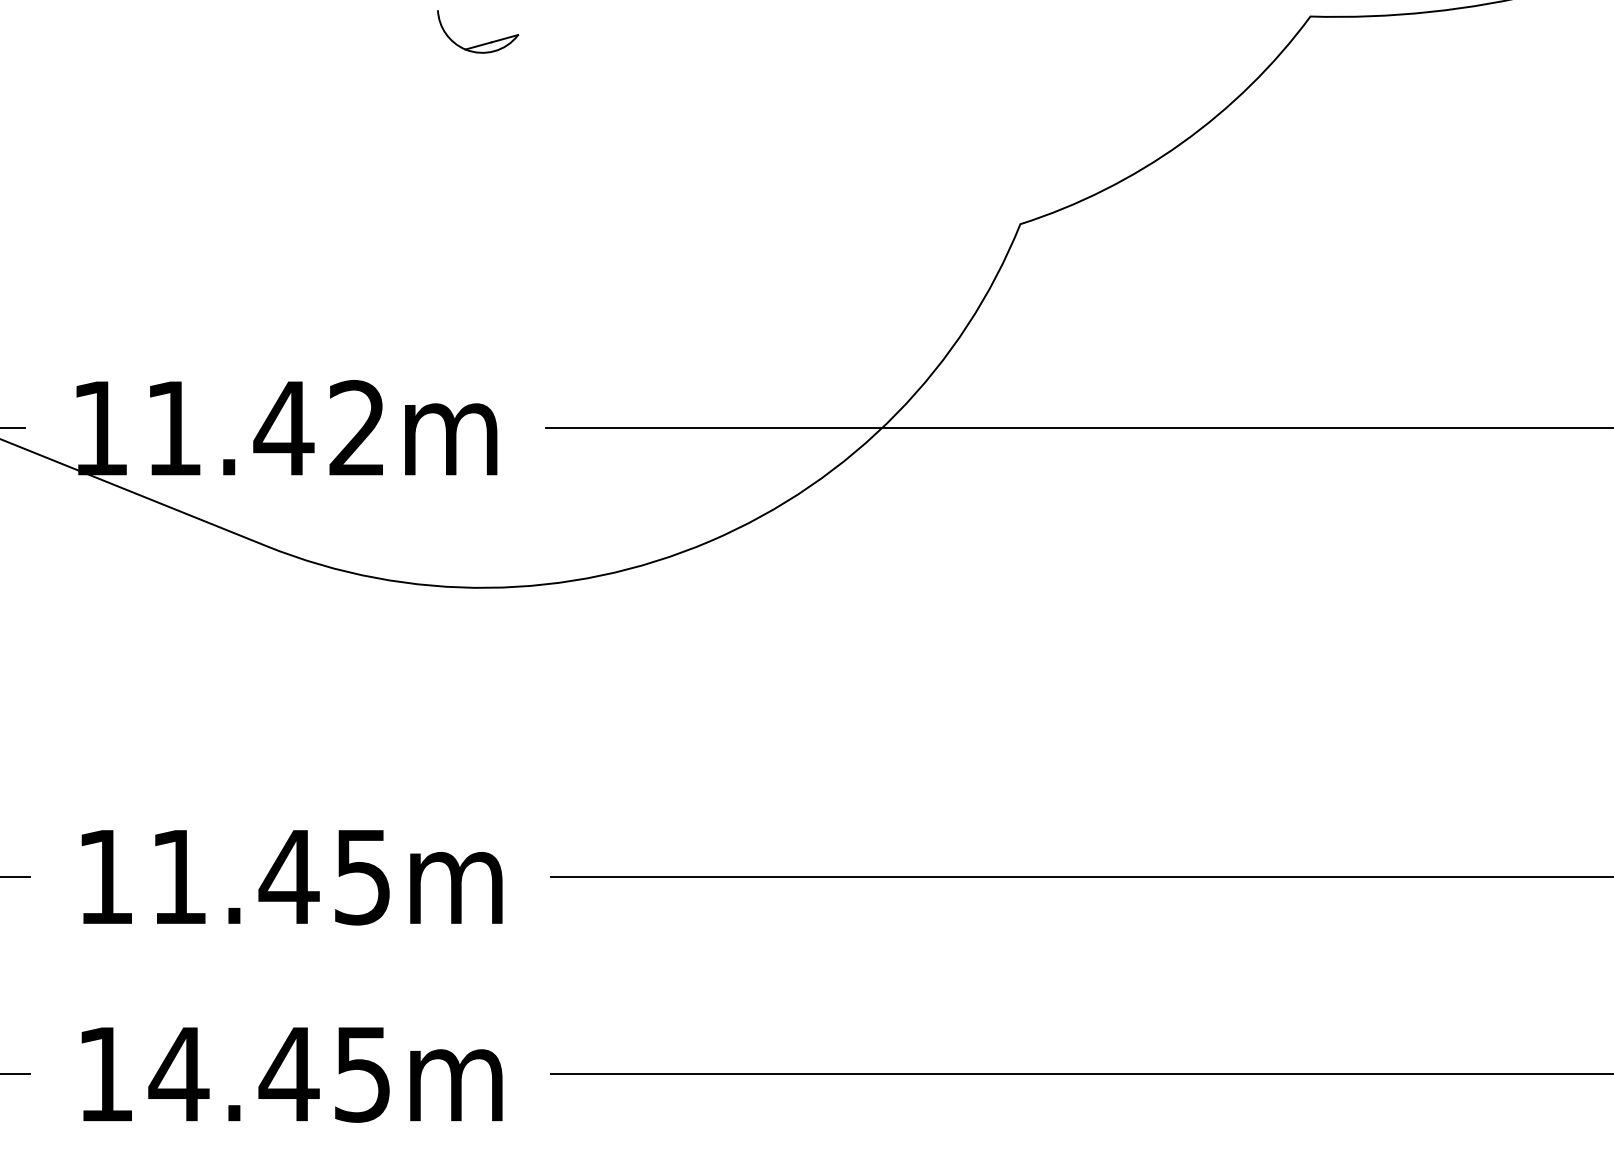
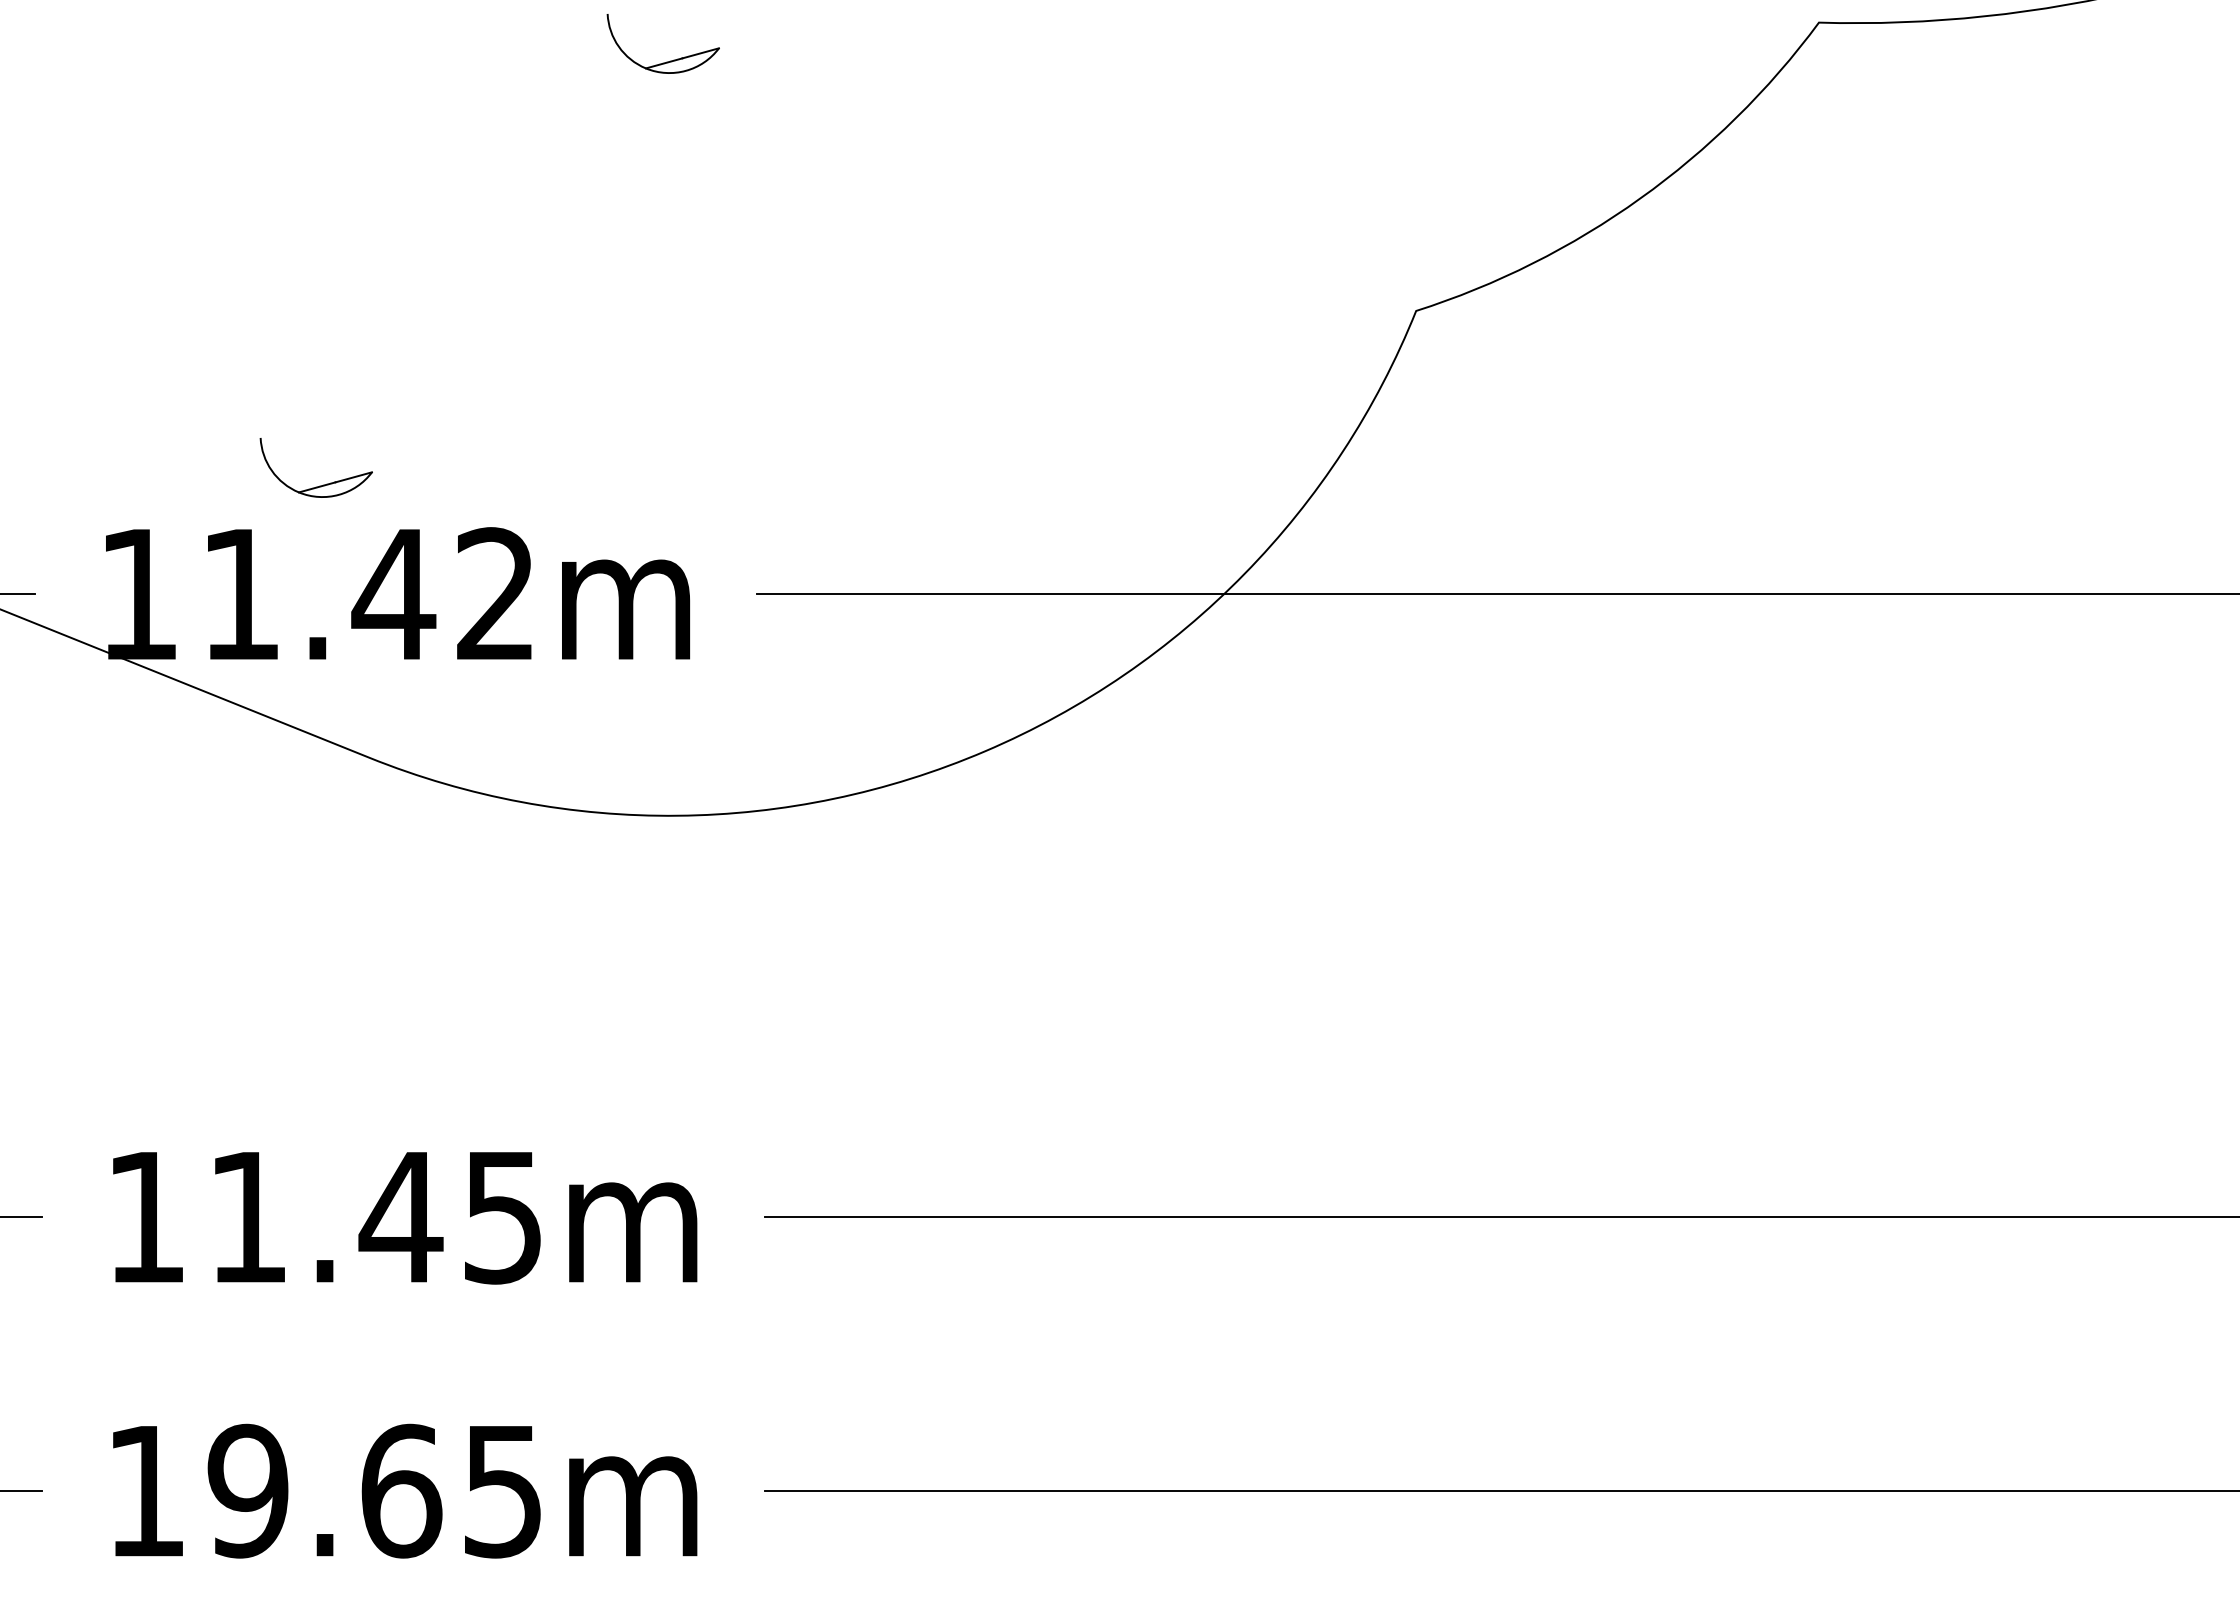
part: (230, 349) -> (319, 485), added
text: (234, 1073) -> (324, 1490), 14.45m -> 19.65m

